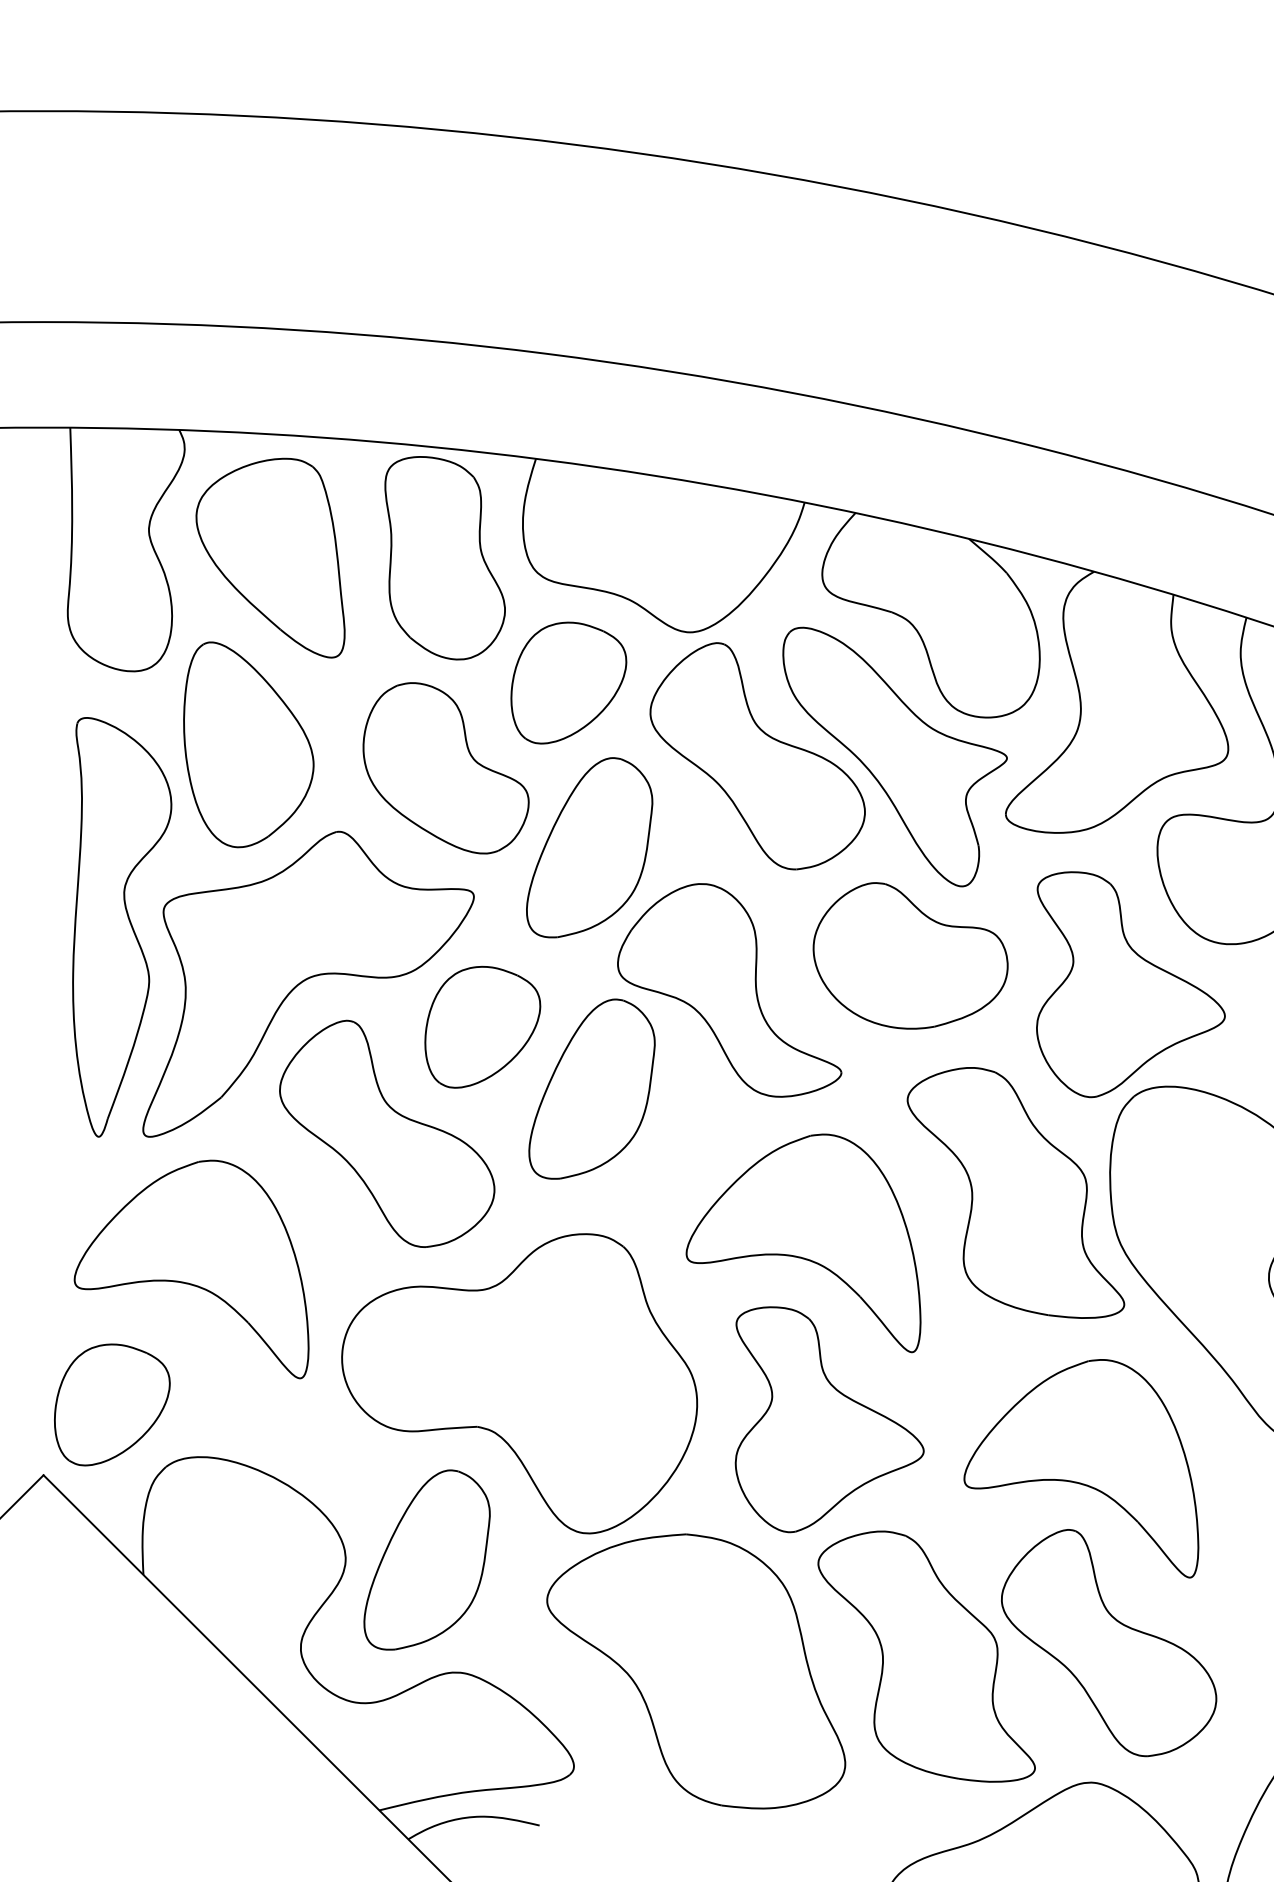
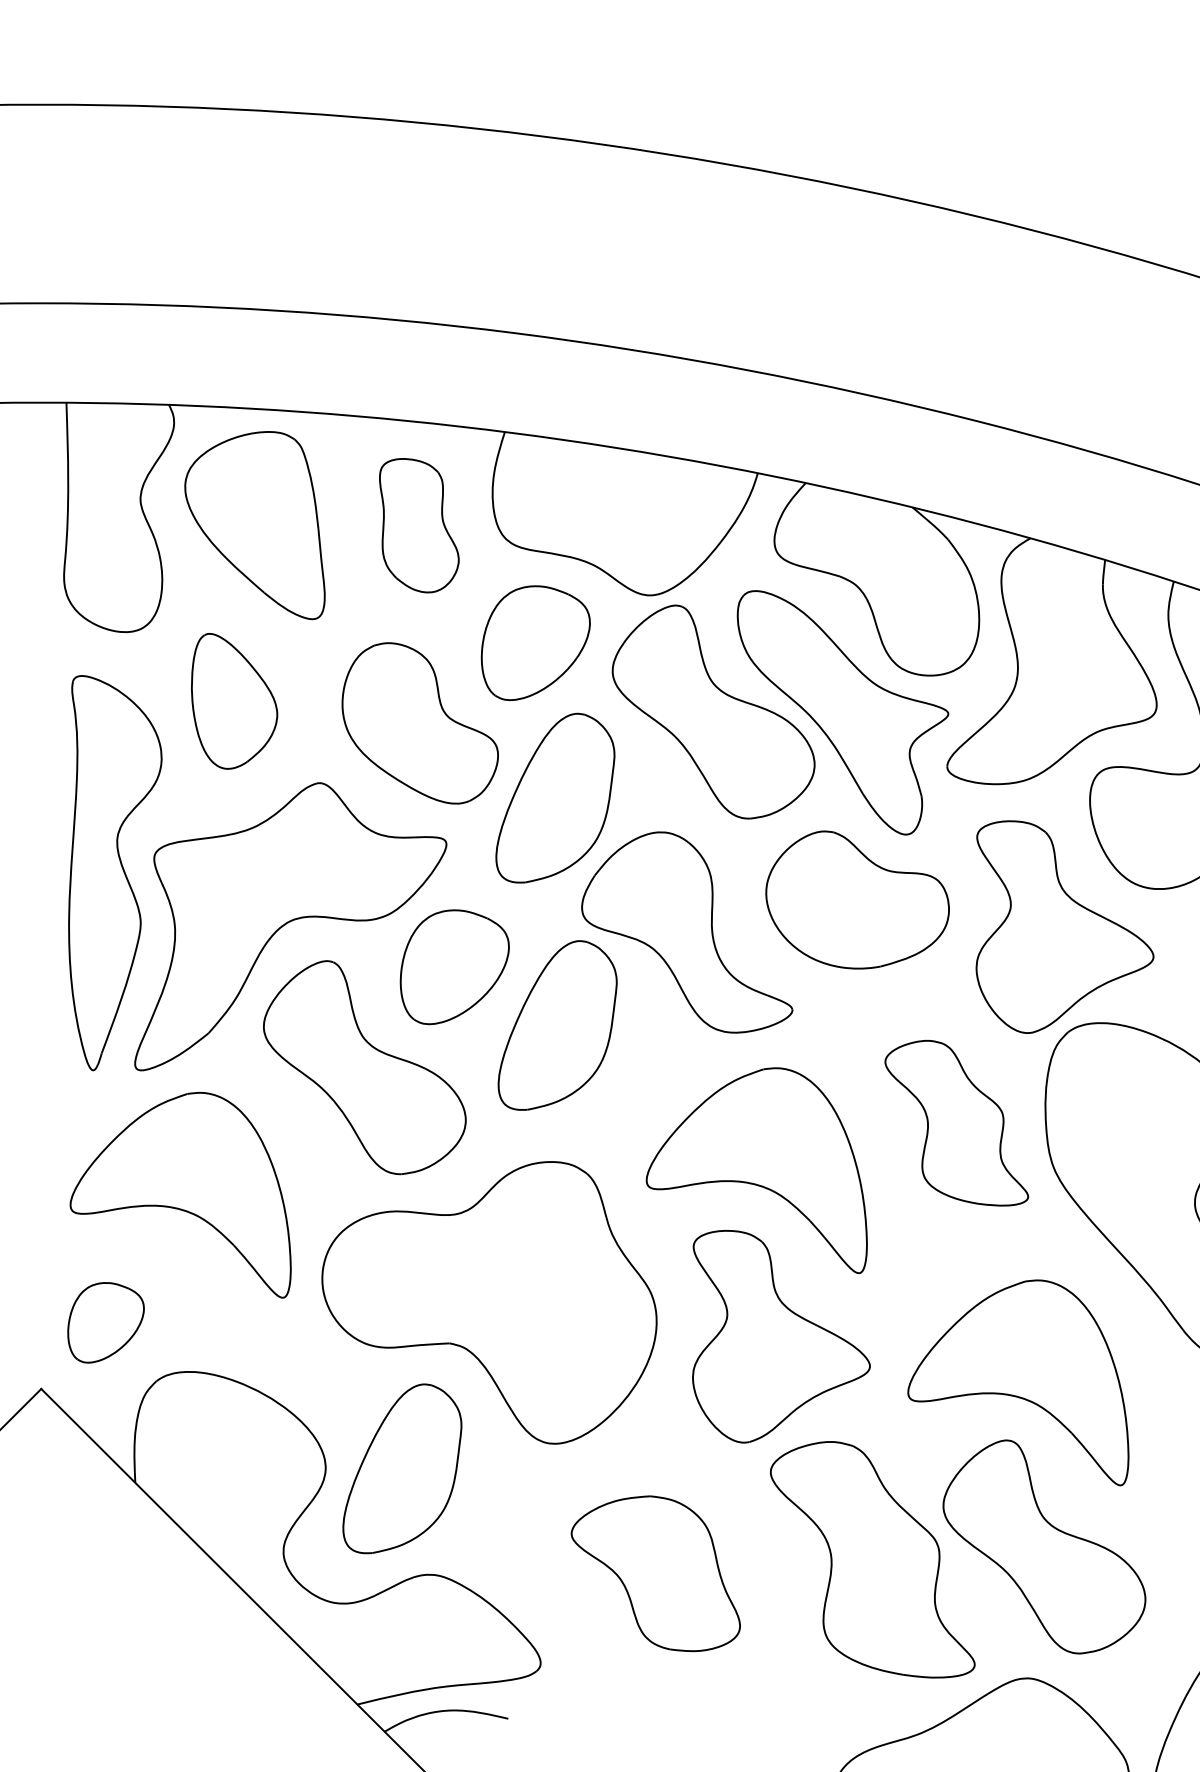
part: (444, 558) -> (418, 525), size x0.7
part: (248, 744) -> (234, 700), size x0.7
part: (1015, 1192) -> (956, 1122), size x0.7
part: (112, 1404) -> (106, 1322), size x0.7
part: (696, 1671) -> (656, 1573), size x0.6

